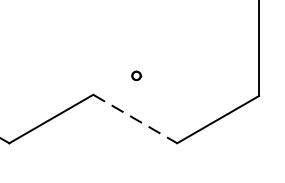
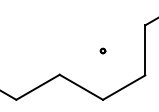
part: (135, 74) -> (102, 50), moved
line: (135, 119) -> (81, 87), dashed -> solid

